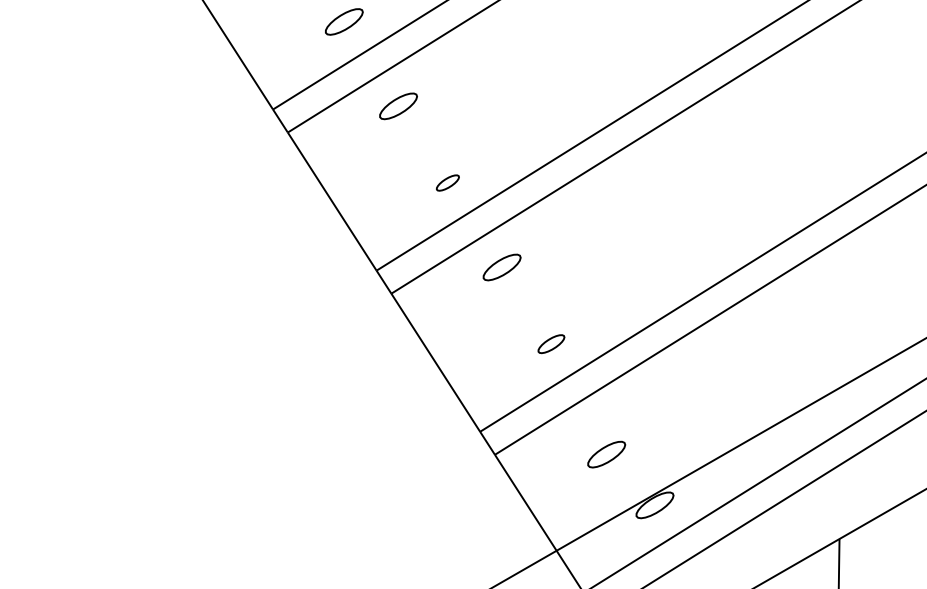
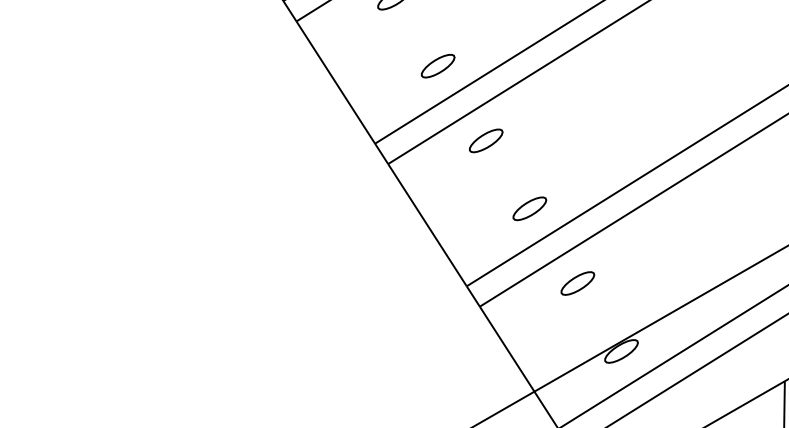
part: (447, 182) -> (437, 65), size x1.67
part: (551, 343) -> (529, 208), size x1.43
part: (606, 454) -> (577, 283), moved

